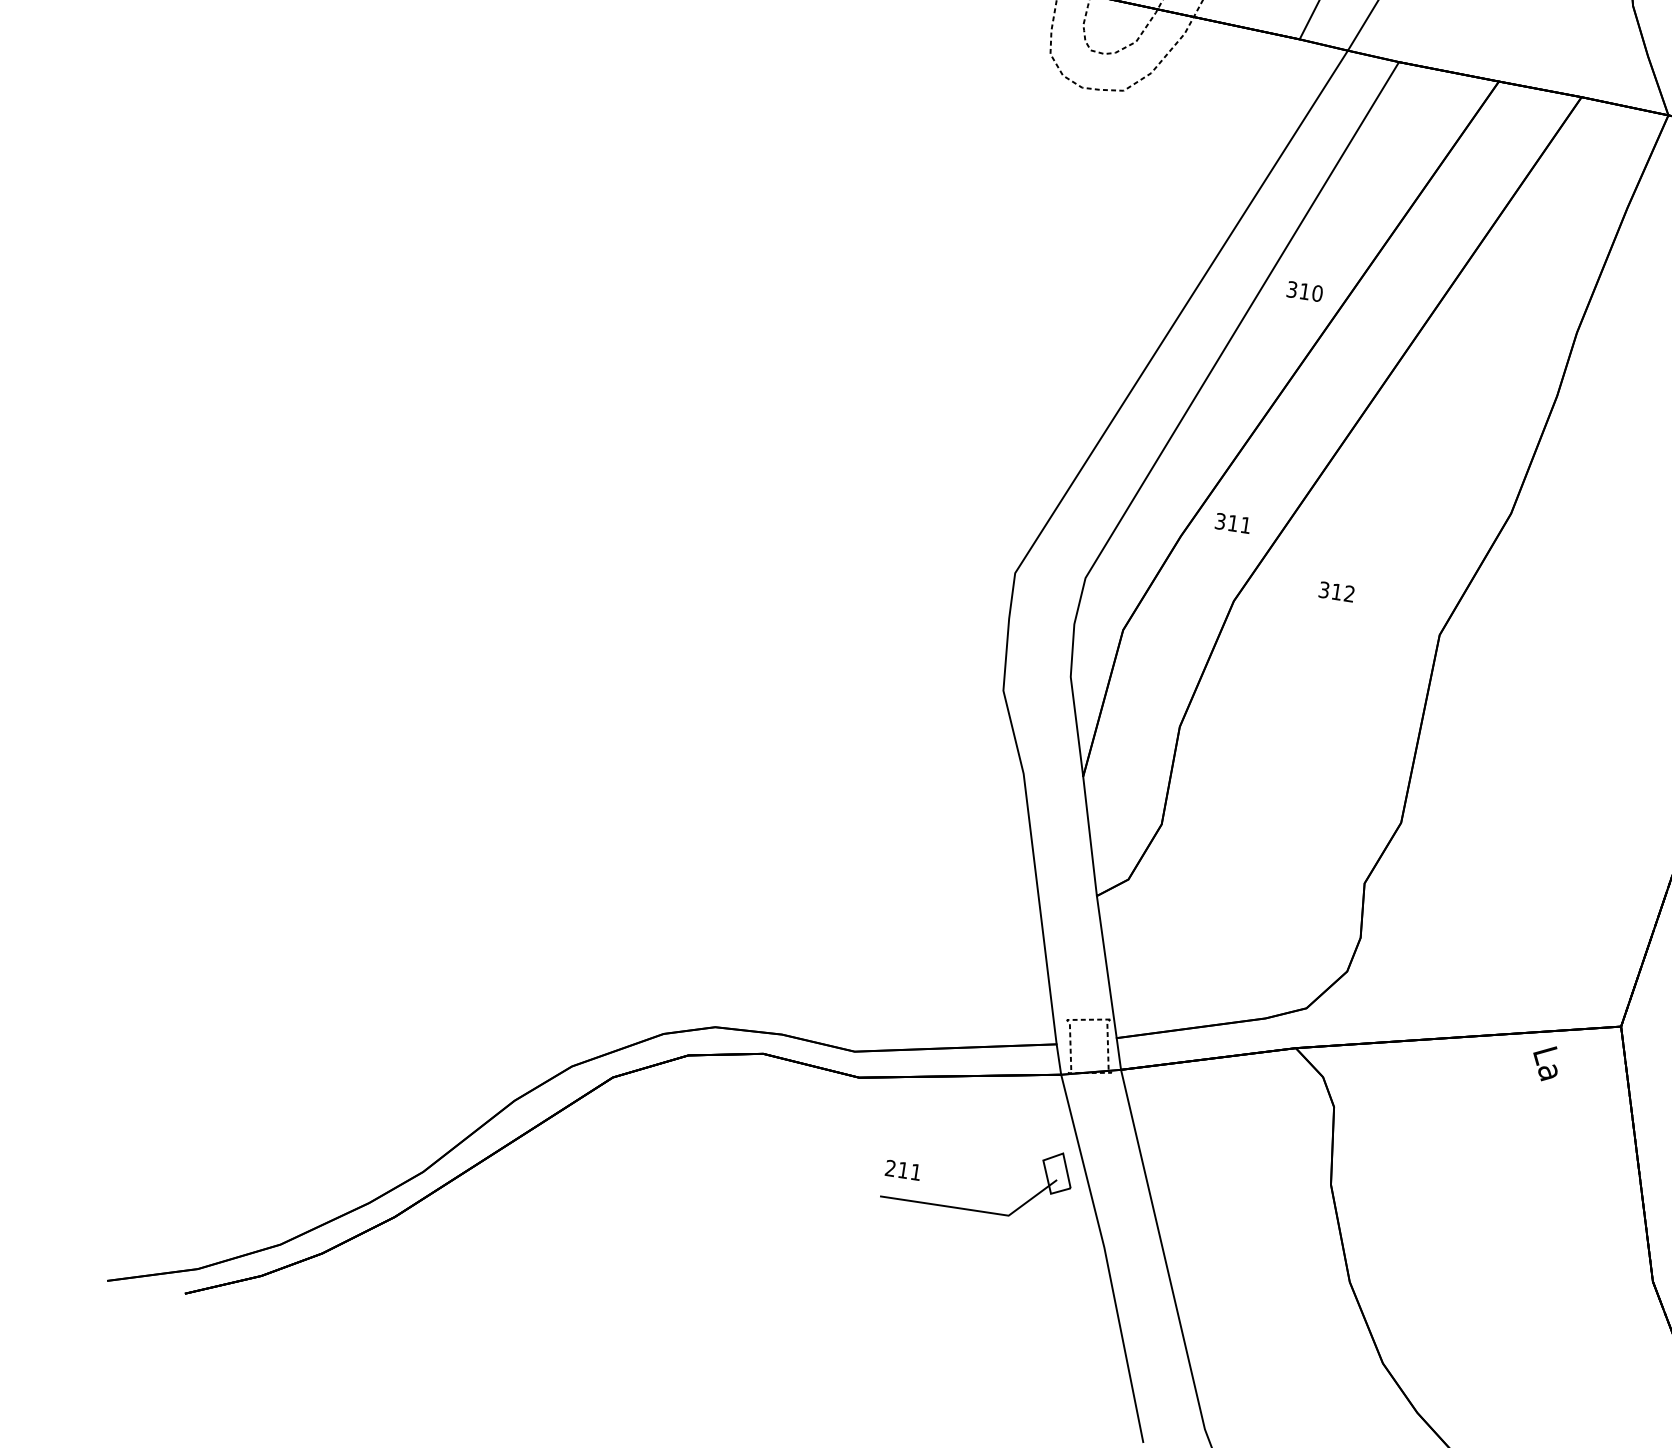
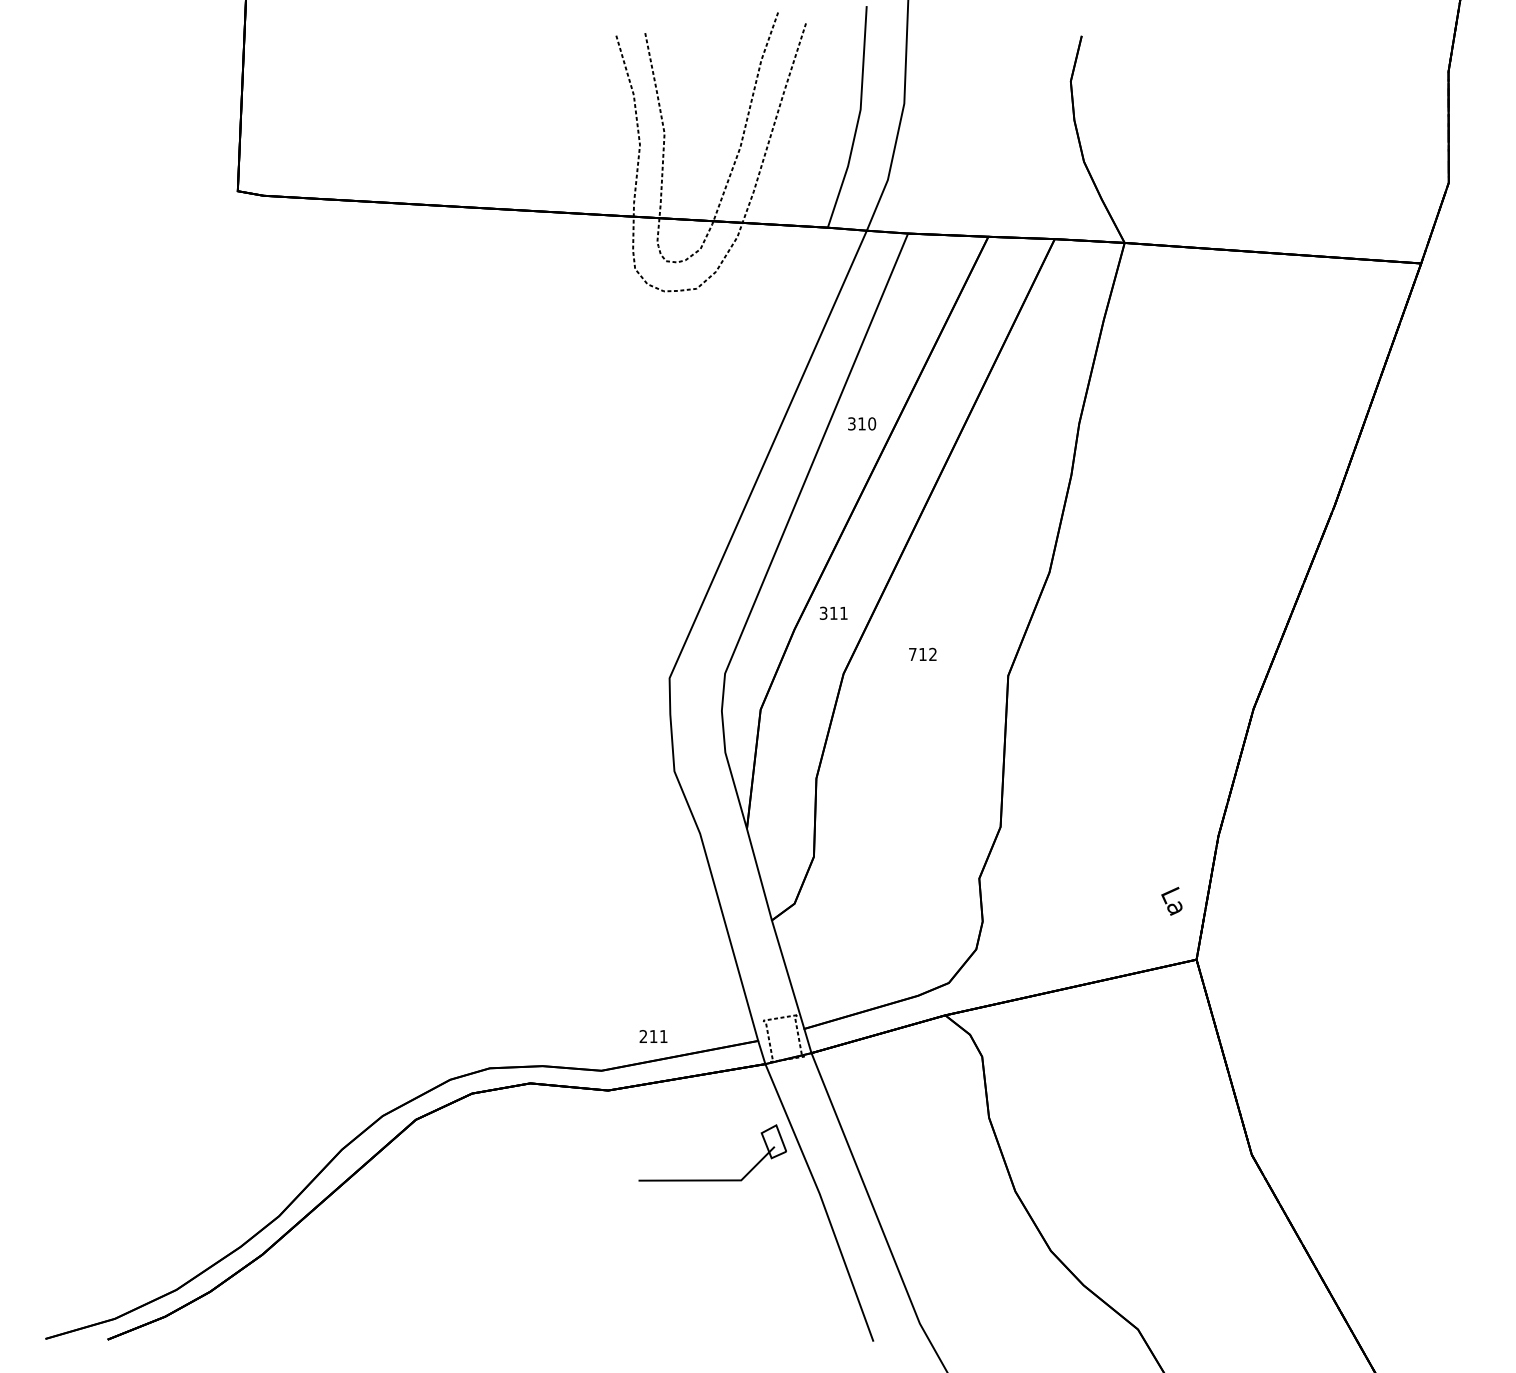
text: (1323, 590) -> (912, 654), 312 -> 712
text: (1545, 1062) -> (1171, 900), moved
text: (903, 1170) -> (653, 1036), moved

